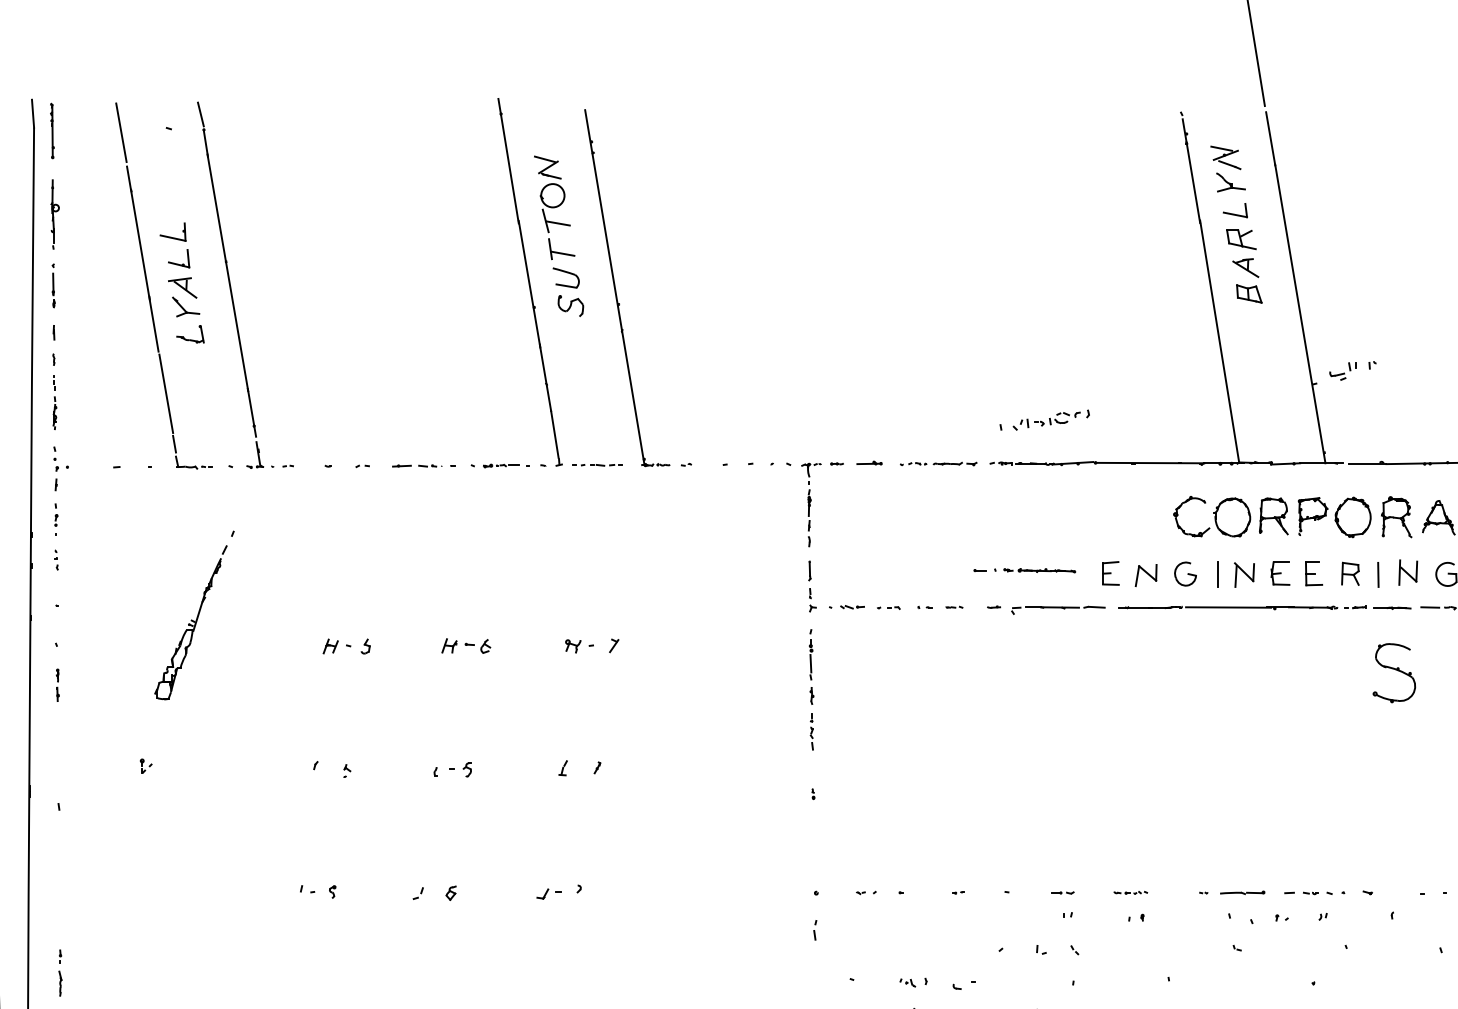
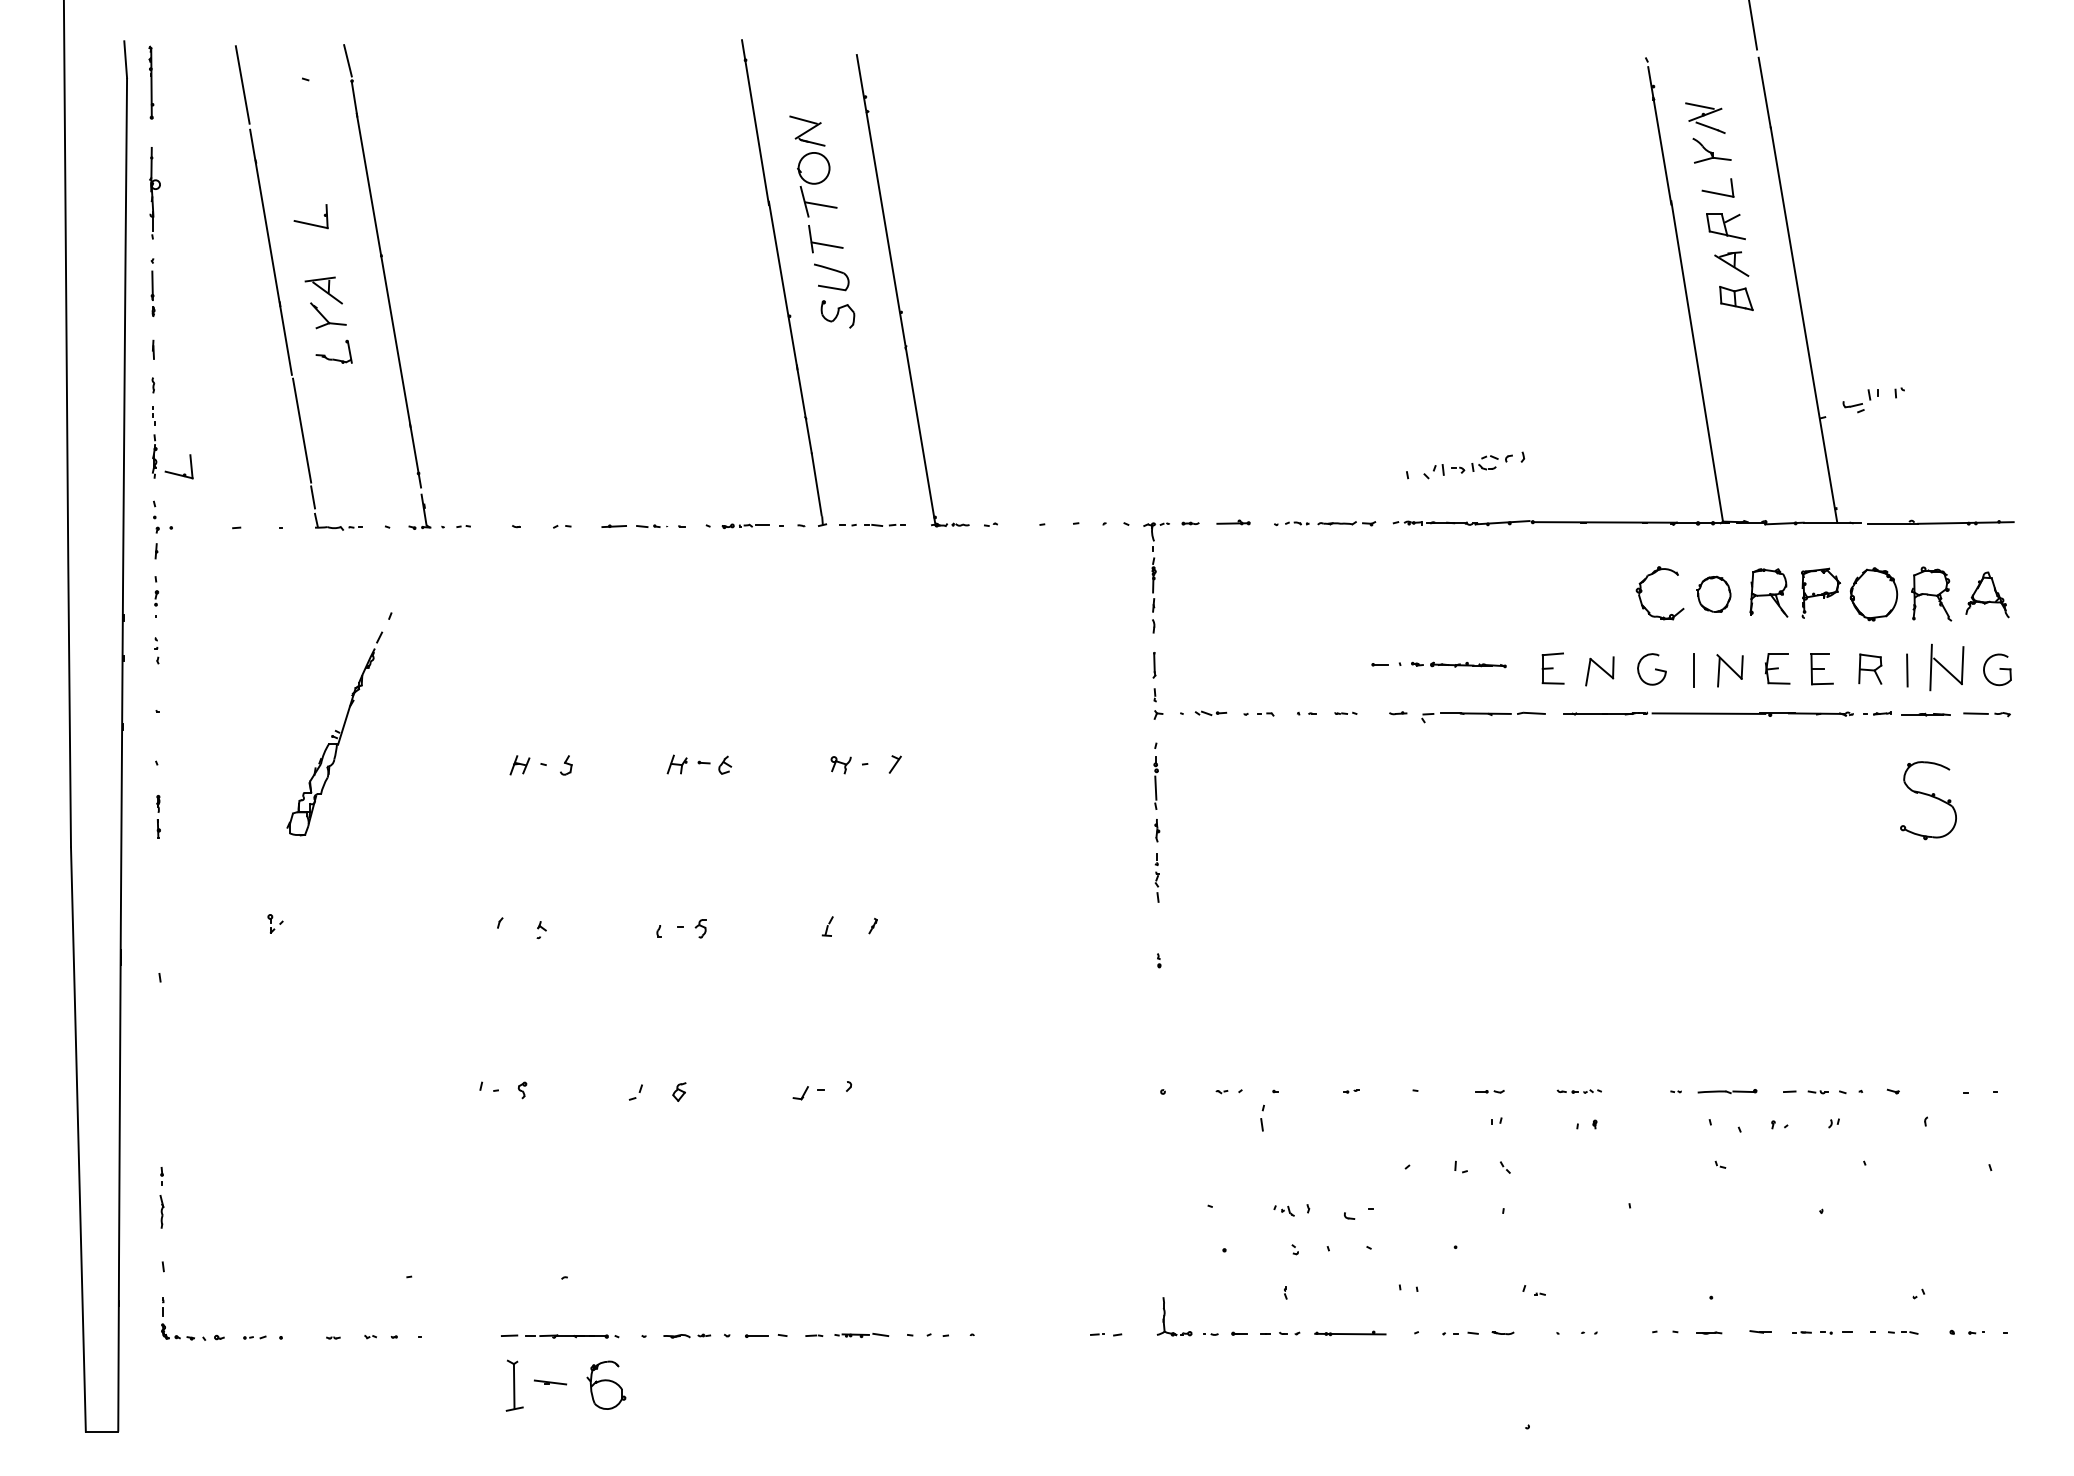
part: (178, 263) -> (178, 473), moved
part: (1232, 517) -> (1713, 594), size x0.7
part: (1407, 572) -> (1946, 667), size x1.4
part: (815, 929) -> (1262, 1117), moved

